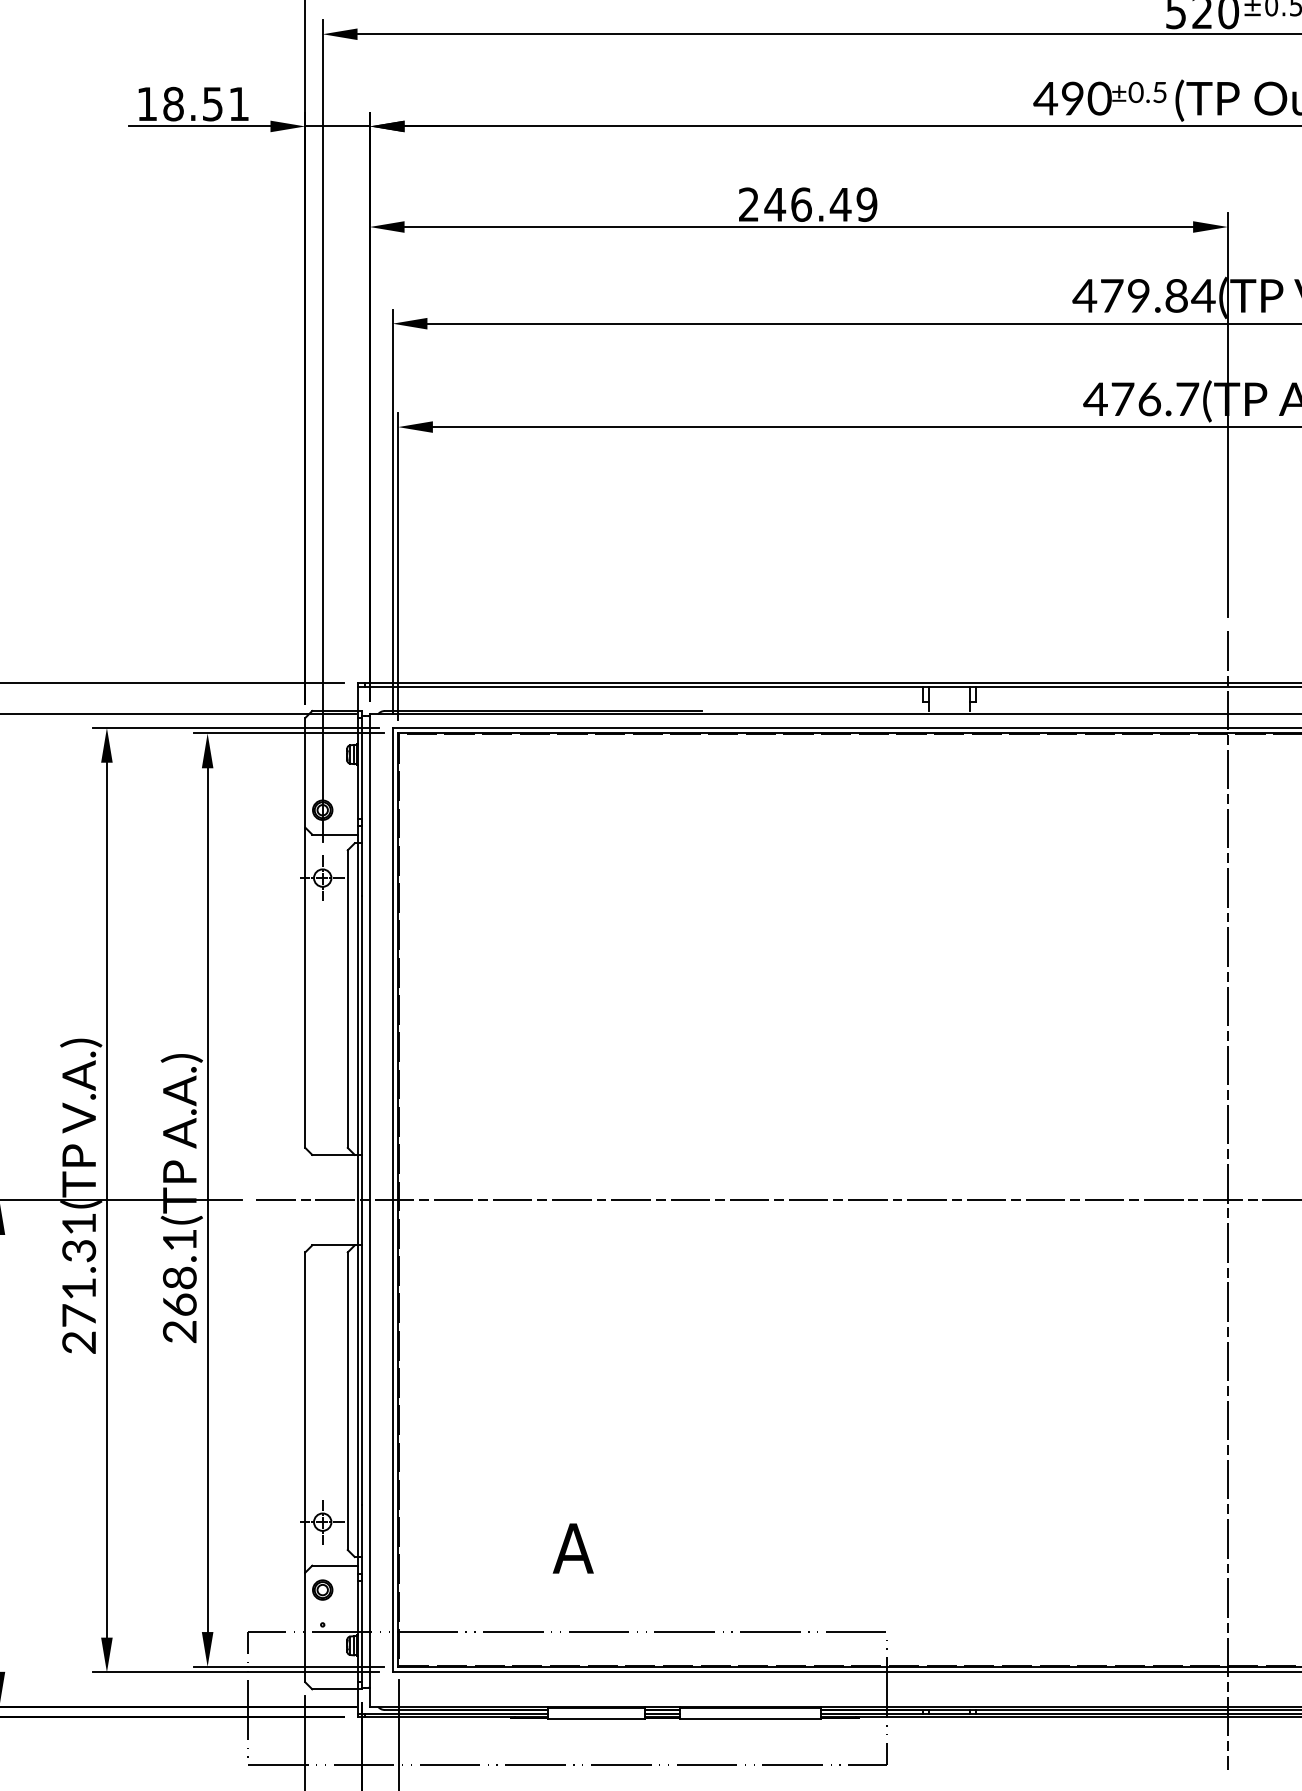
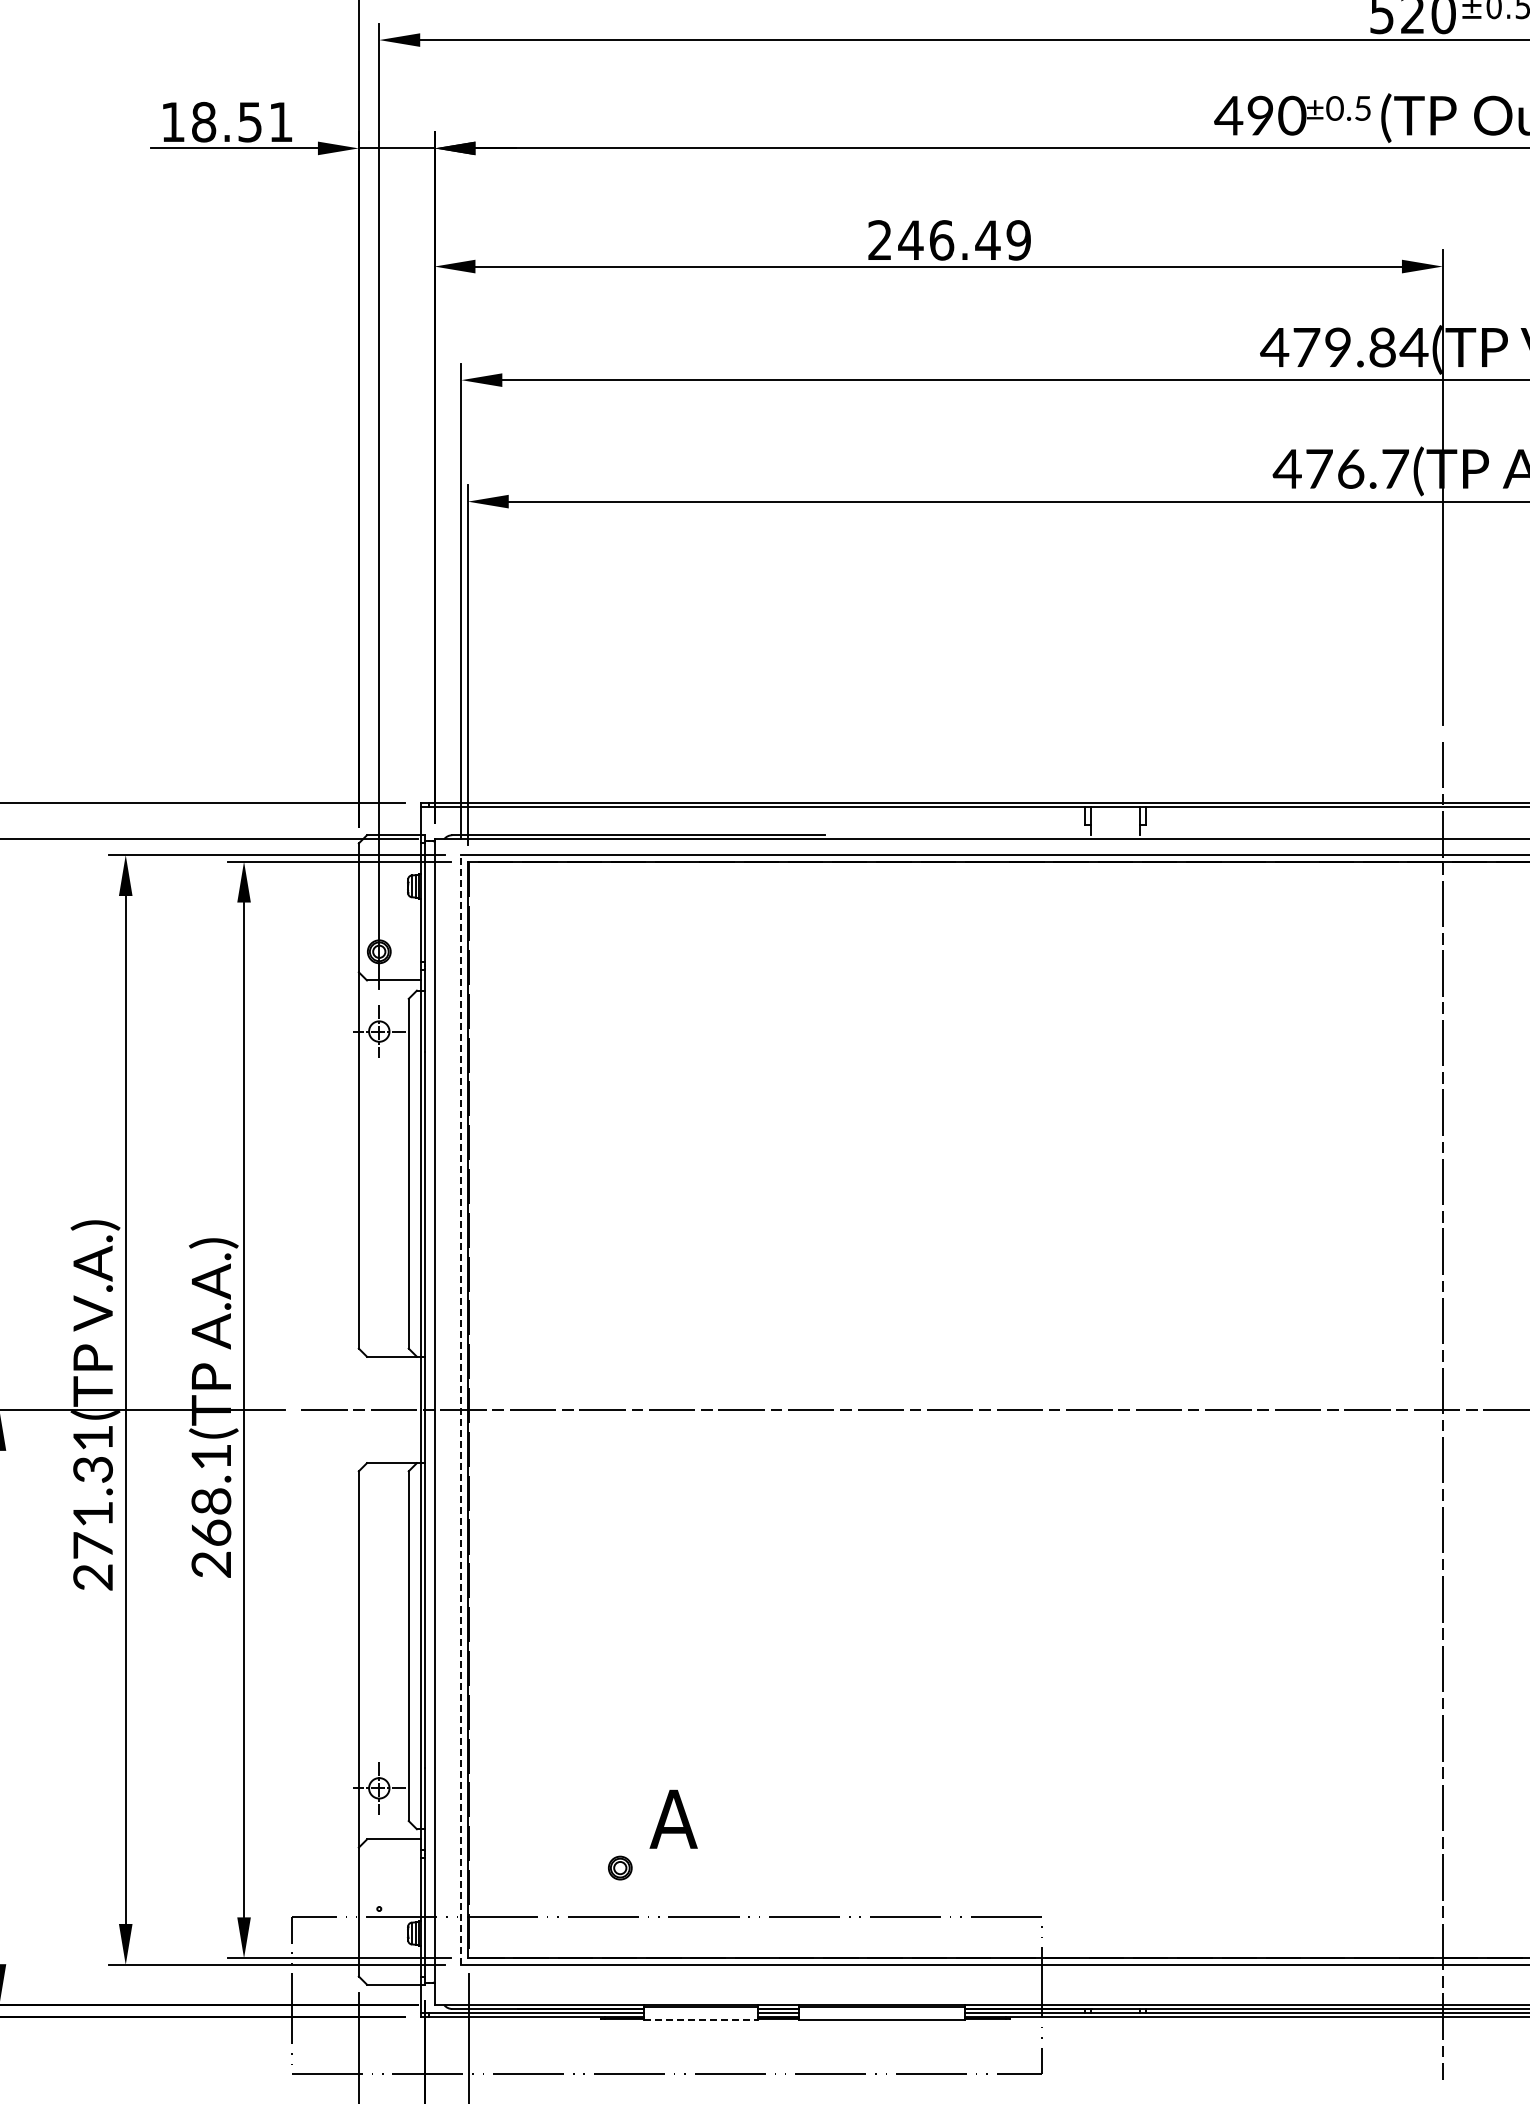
line: (392, 1199) -> (461, 1409), solid -> dashed
part: (322, 1589) -> (620, 1867), moved
line: (596, 1718) -> (701, 2019), solid -> dashed

